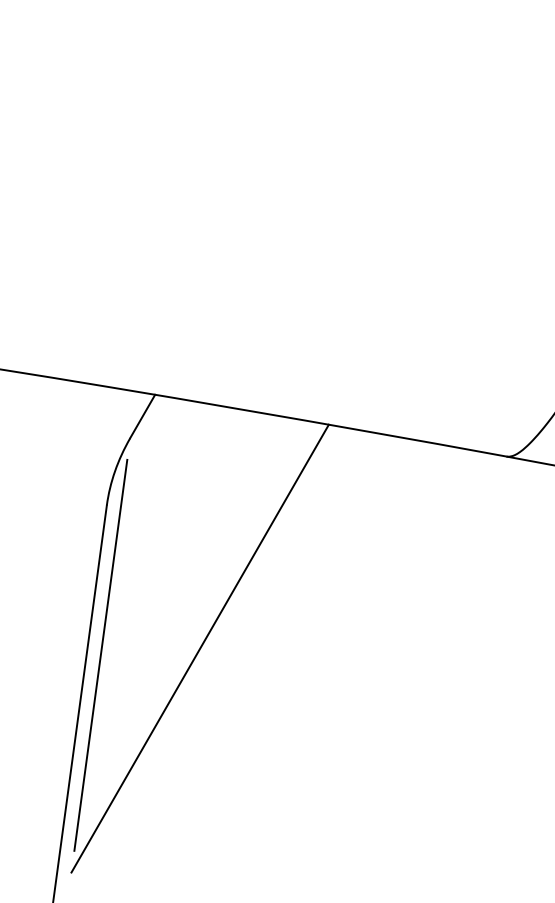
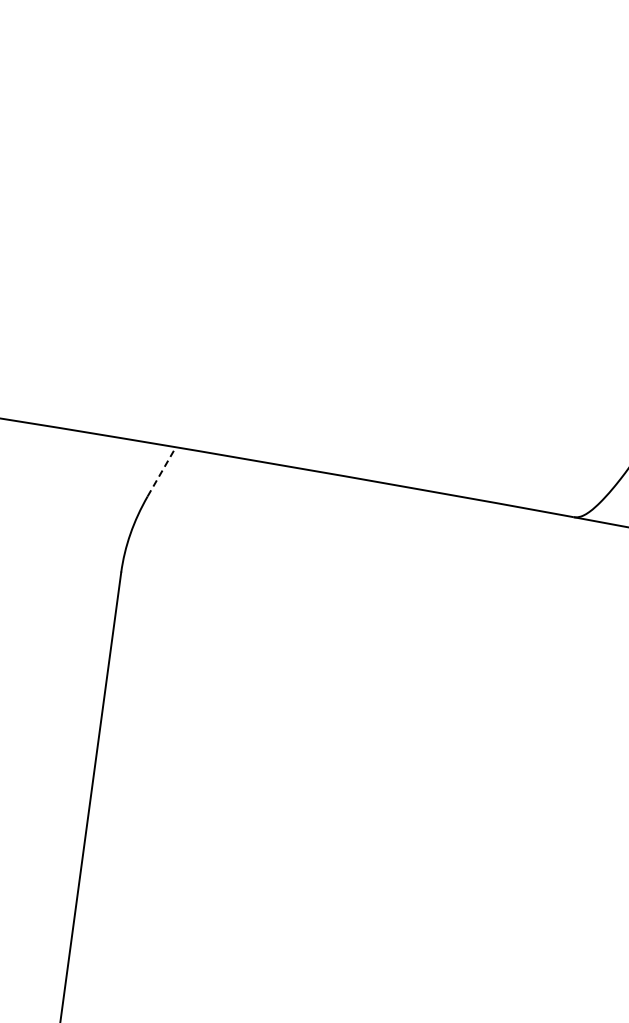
line: (143, 416) -> (162, 471), solid -> dashed
line: (199, 648) -> (226, 734), removed
line: (100, 655) -> (114, 742), removed

